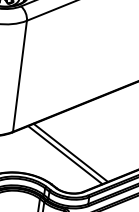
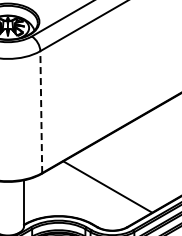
line: (20, 76) -> (41, 112), solid -> dashed
line: (64, 154) -> (101, 189), removed

